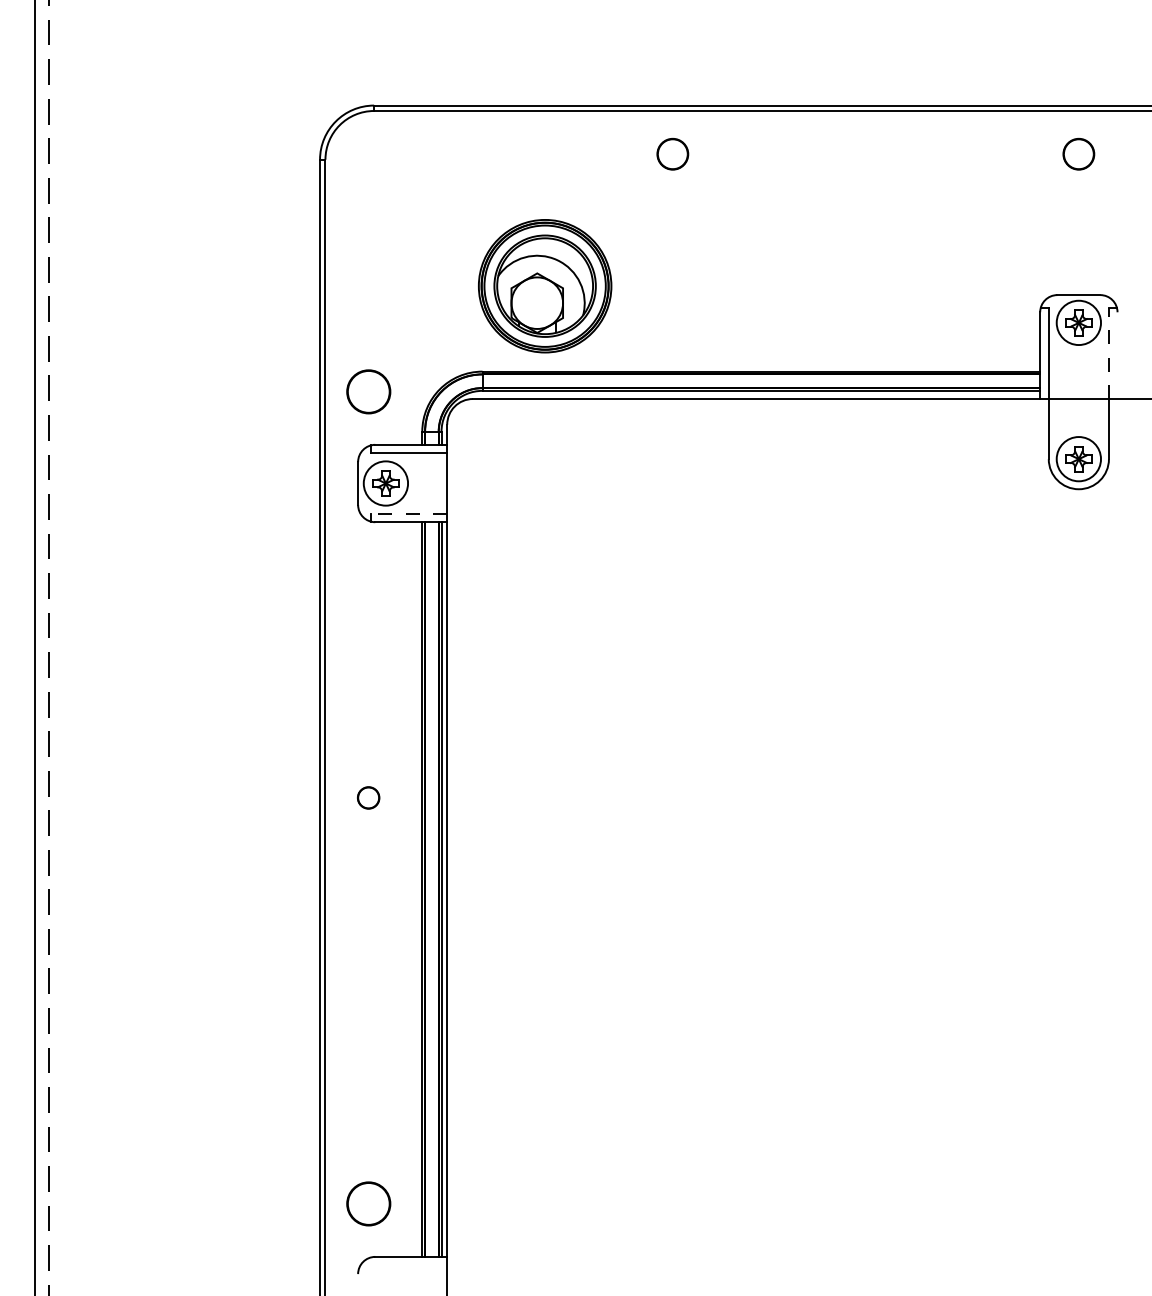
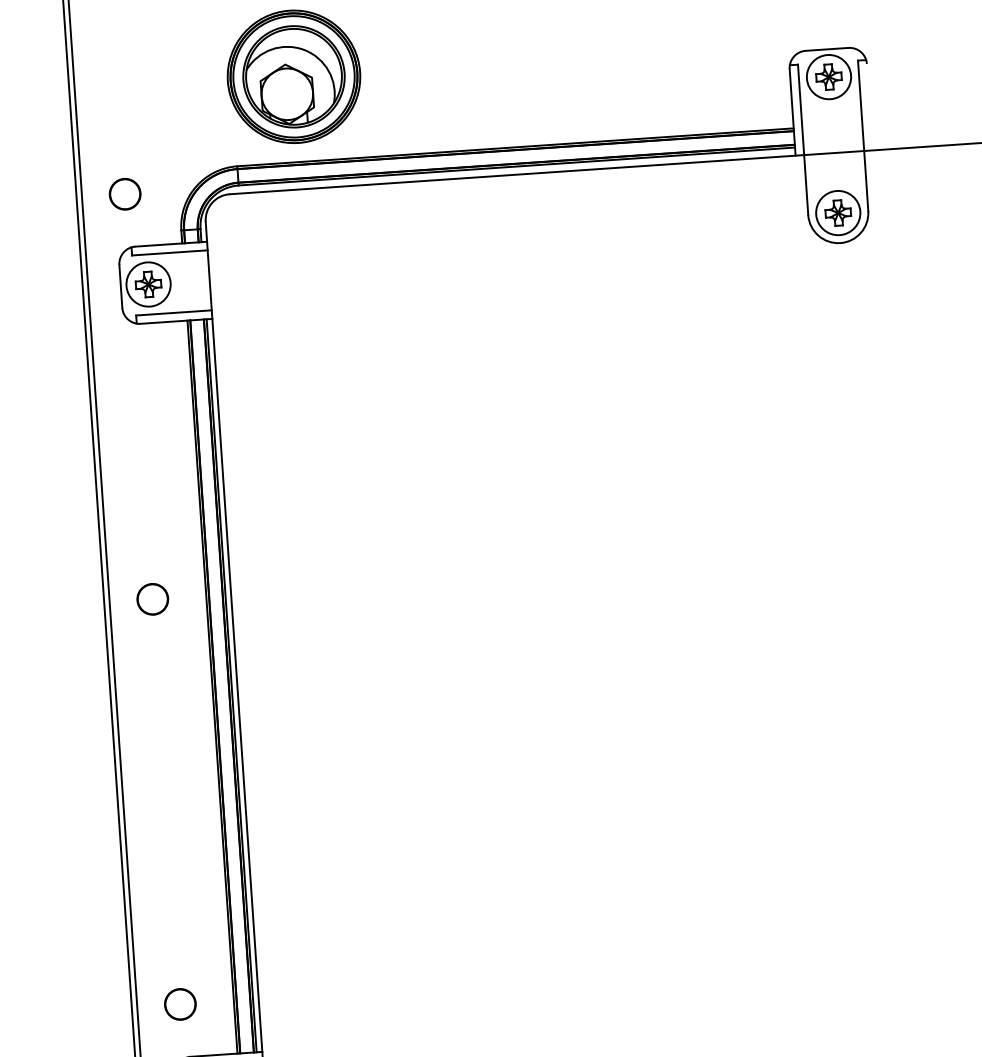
line: (1108, 353) -> (860, 105), dashed -> solid
part: (368, 391) -> (124, 193), size x0.71
line: (409, 513) -> (174, 312), dashed -> solid
part: (368, 797) -> (152, 598), size x1.43
part: (368, 1203) -> (180, 1004), size x0.71

